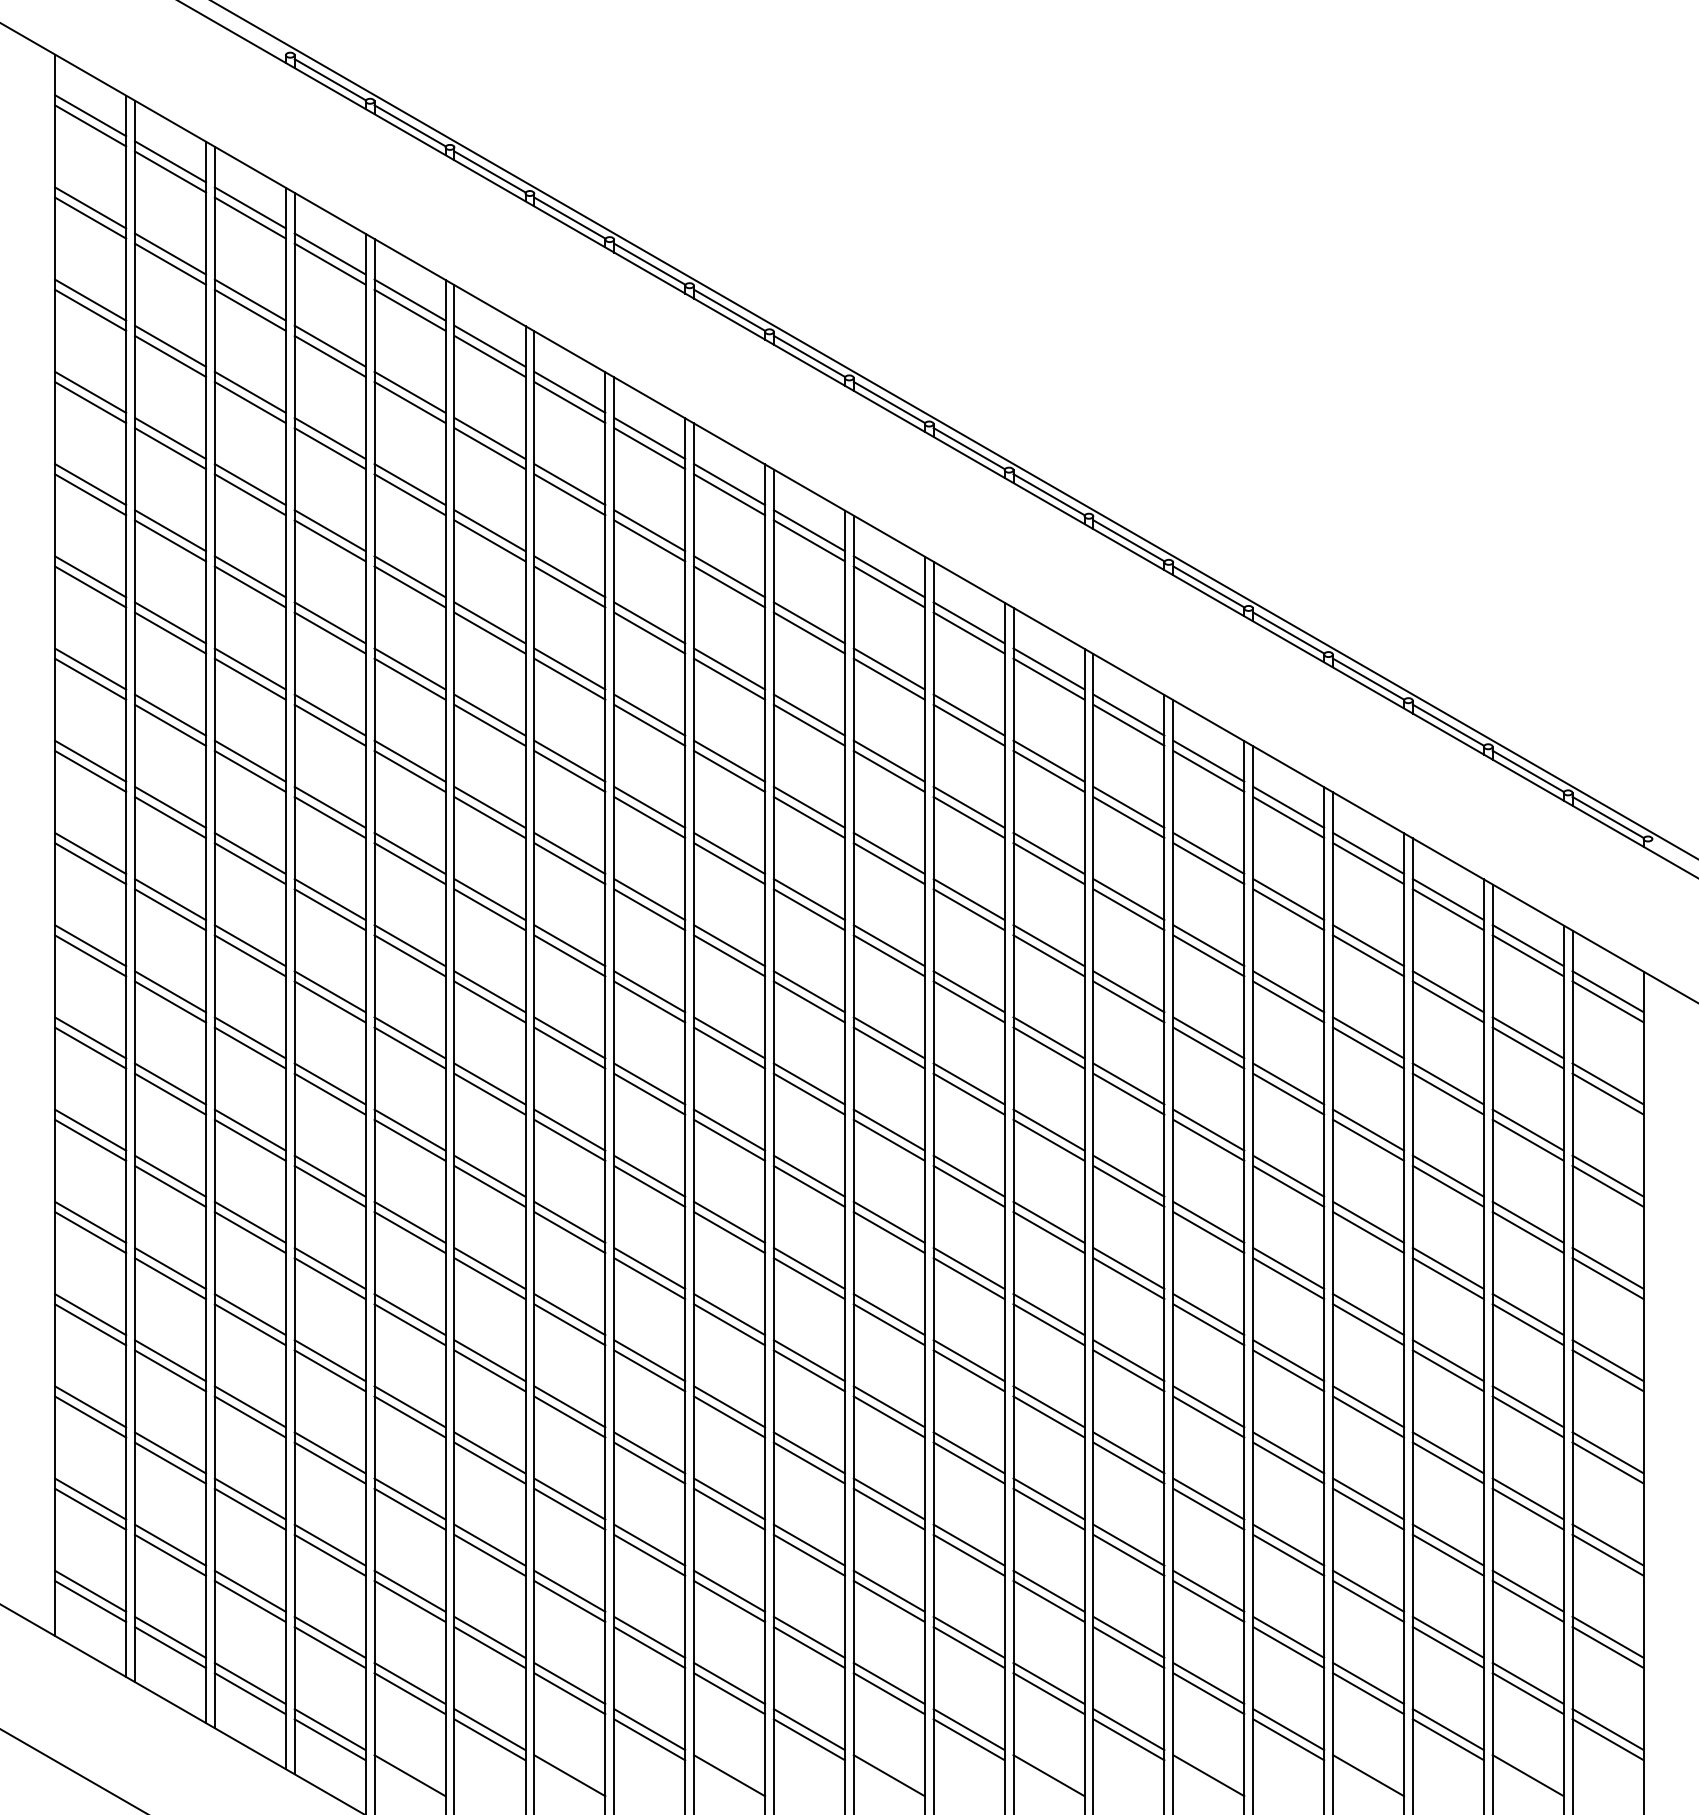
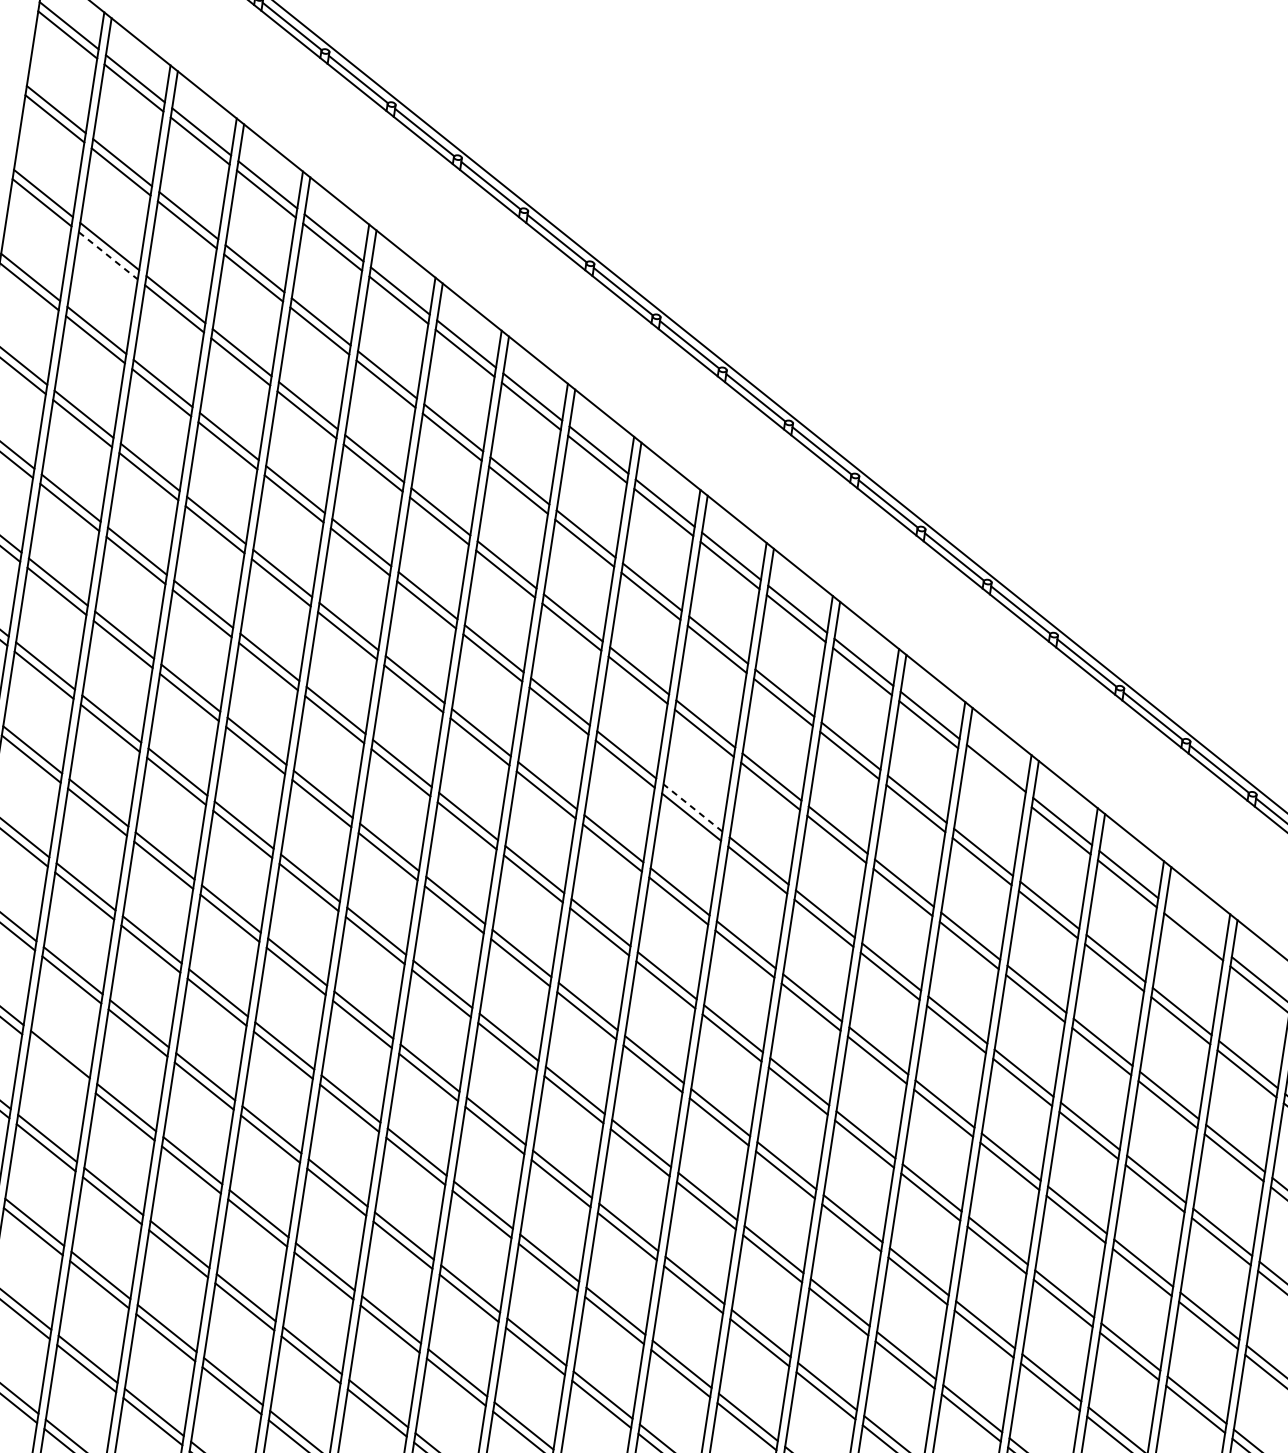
line: (170, 356) -> (108, 255), solid -> dashed
line: (1208, 770) -> (994, 776), removed
line: (888, 853) -> (692, 807), solid -> dashed
line: (1447, 898) -> (1194, 926), removed
line: (249, 1232) -> (58, 1063), removed

